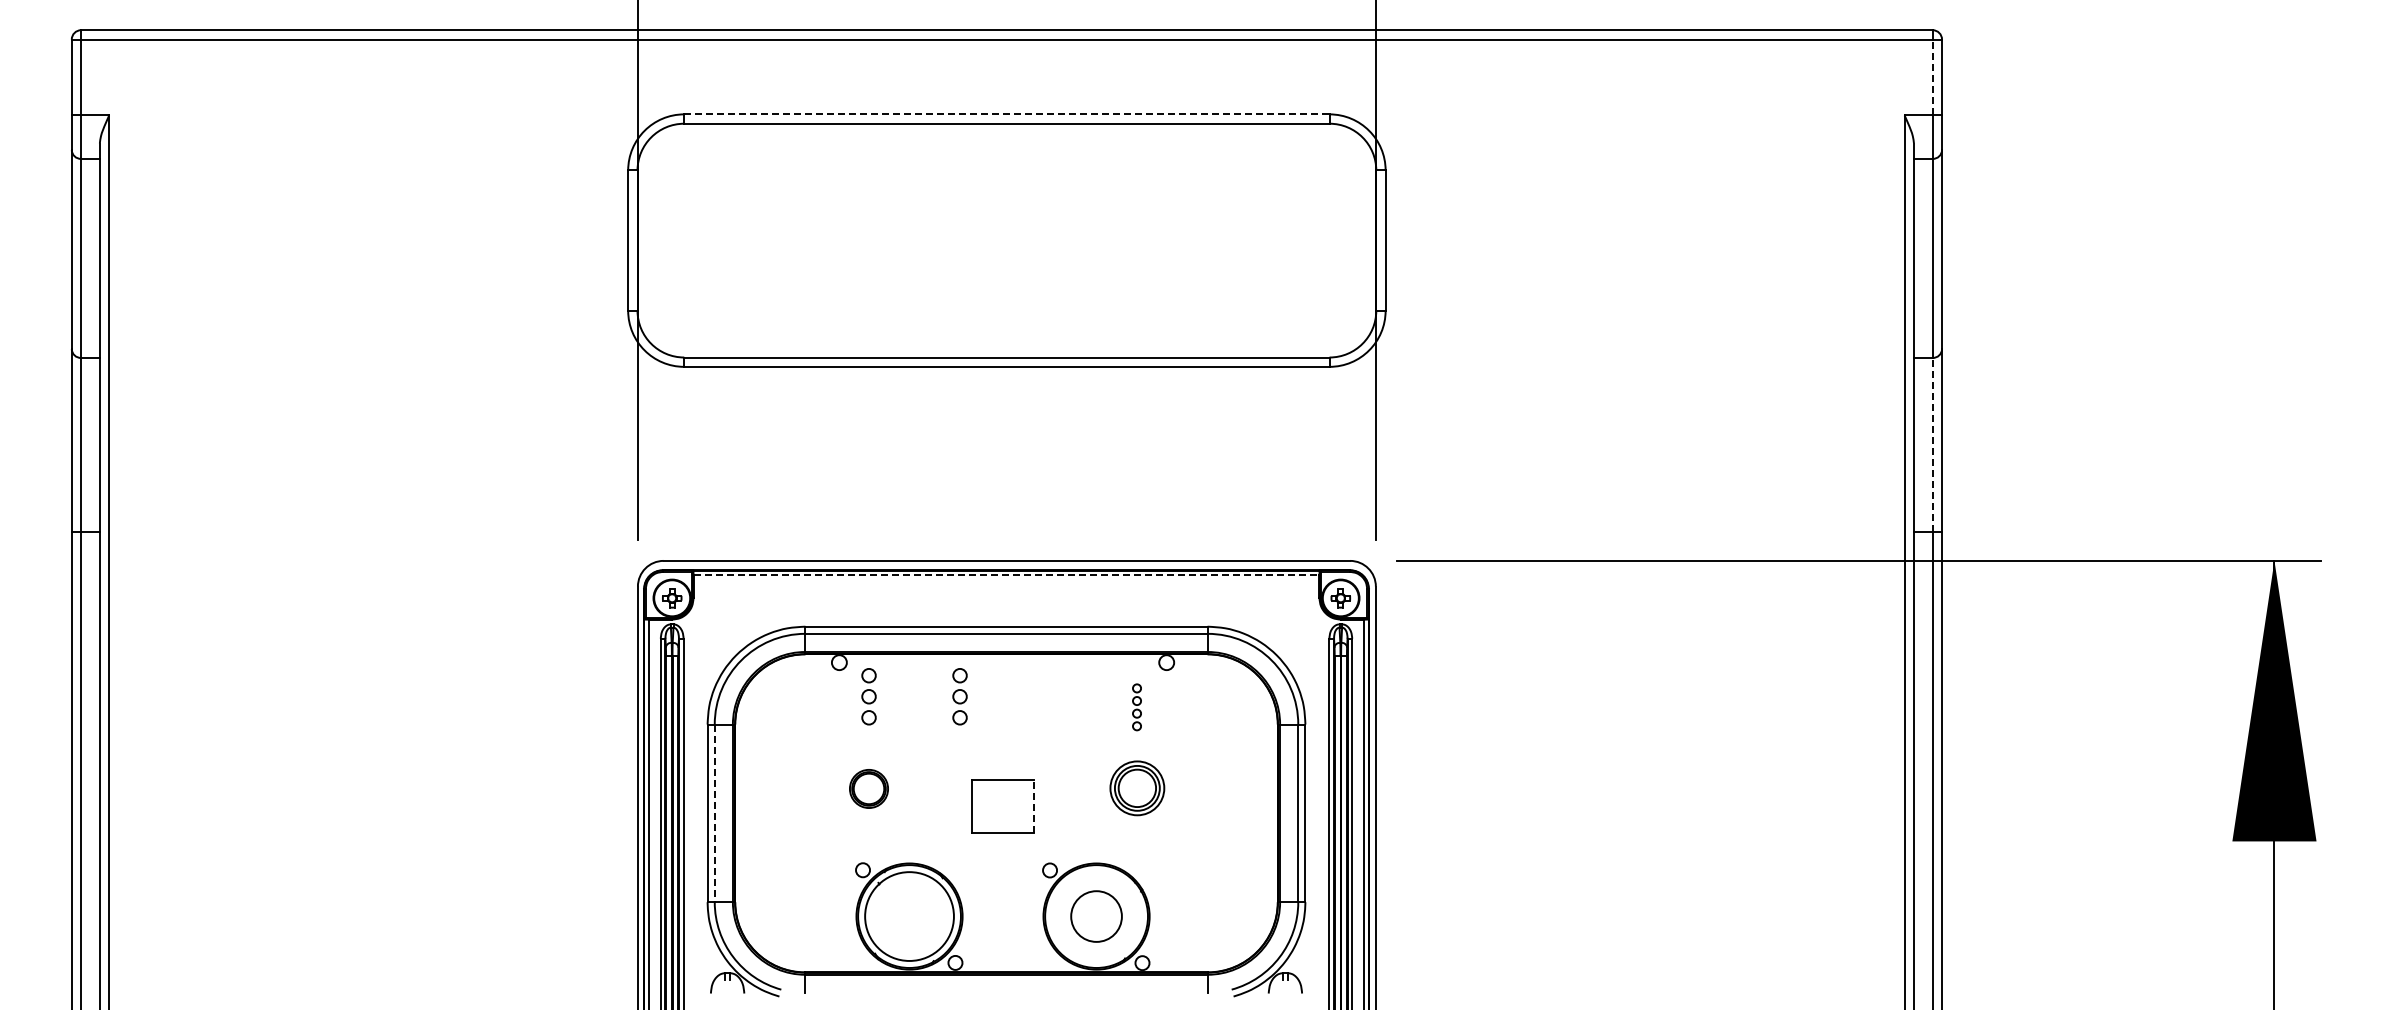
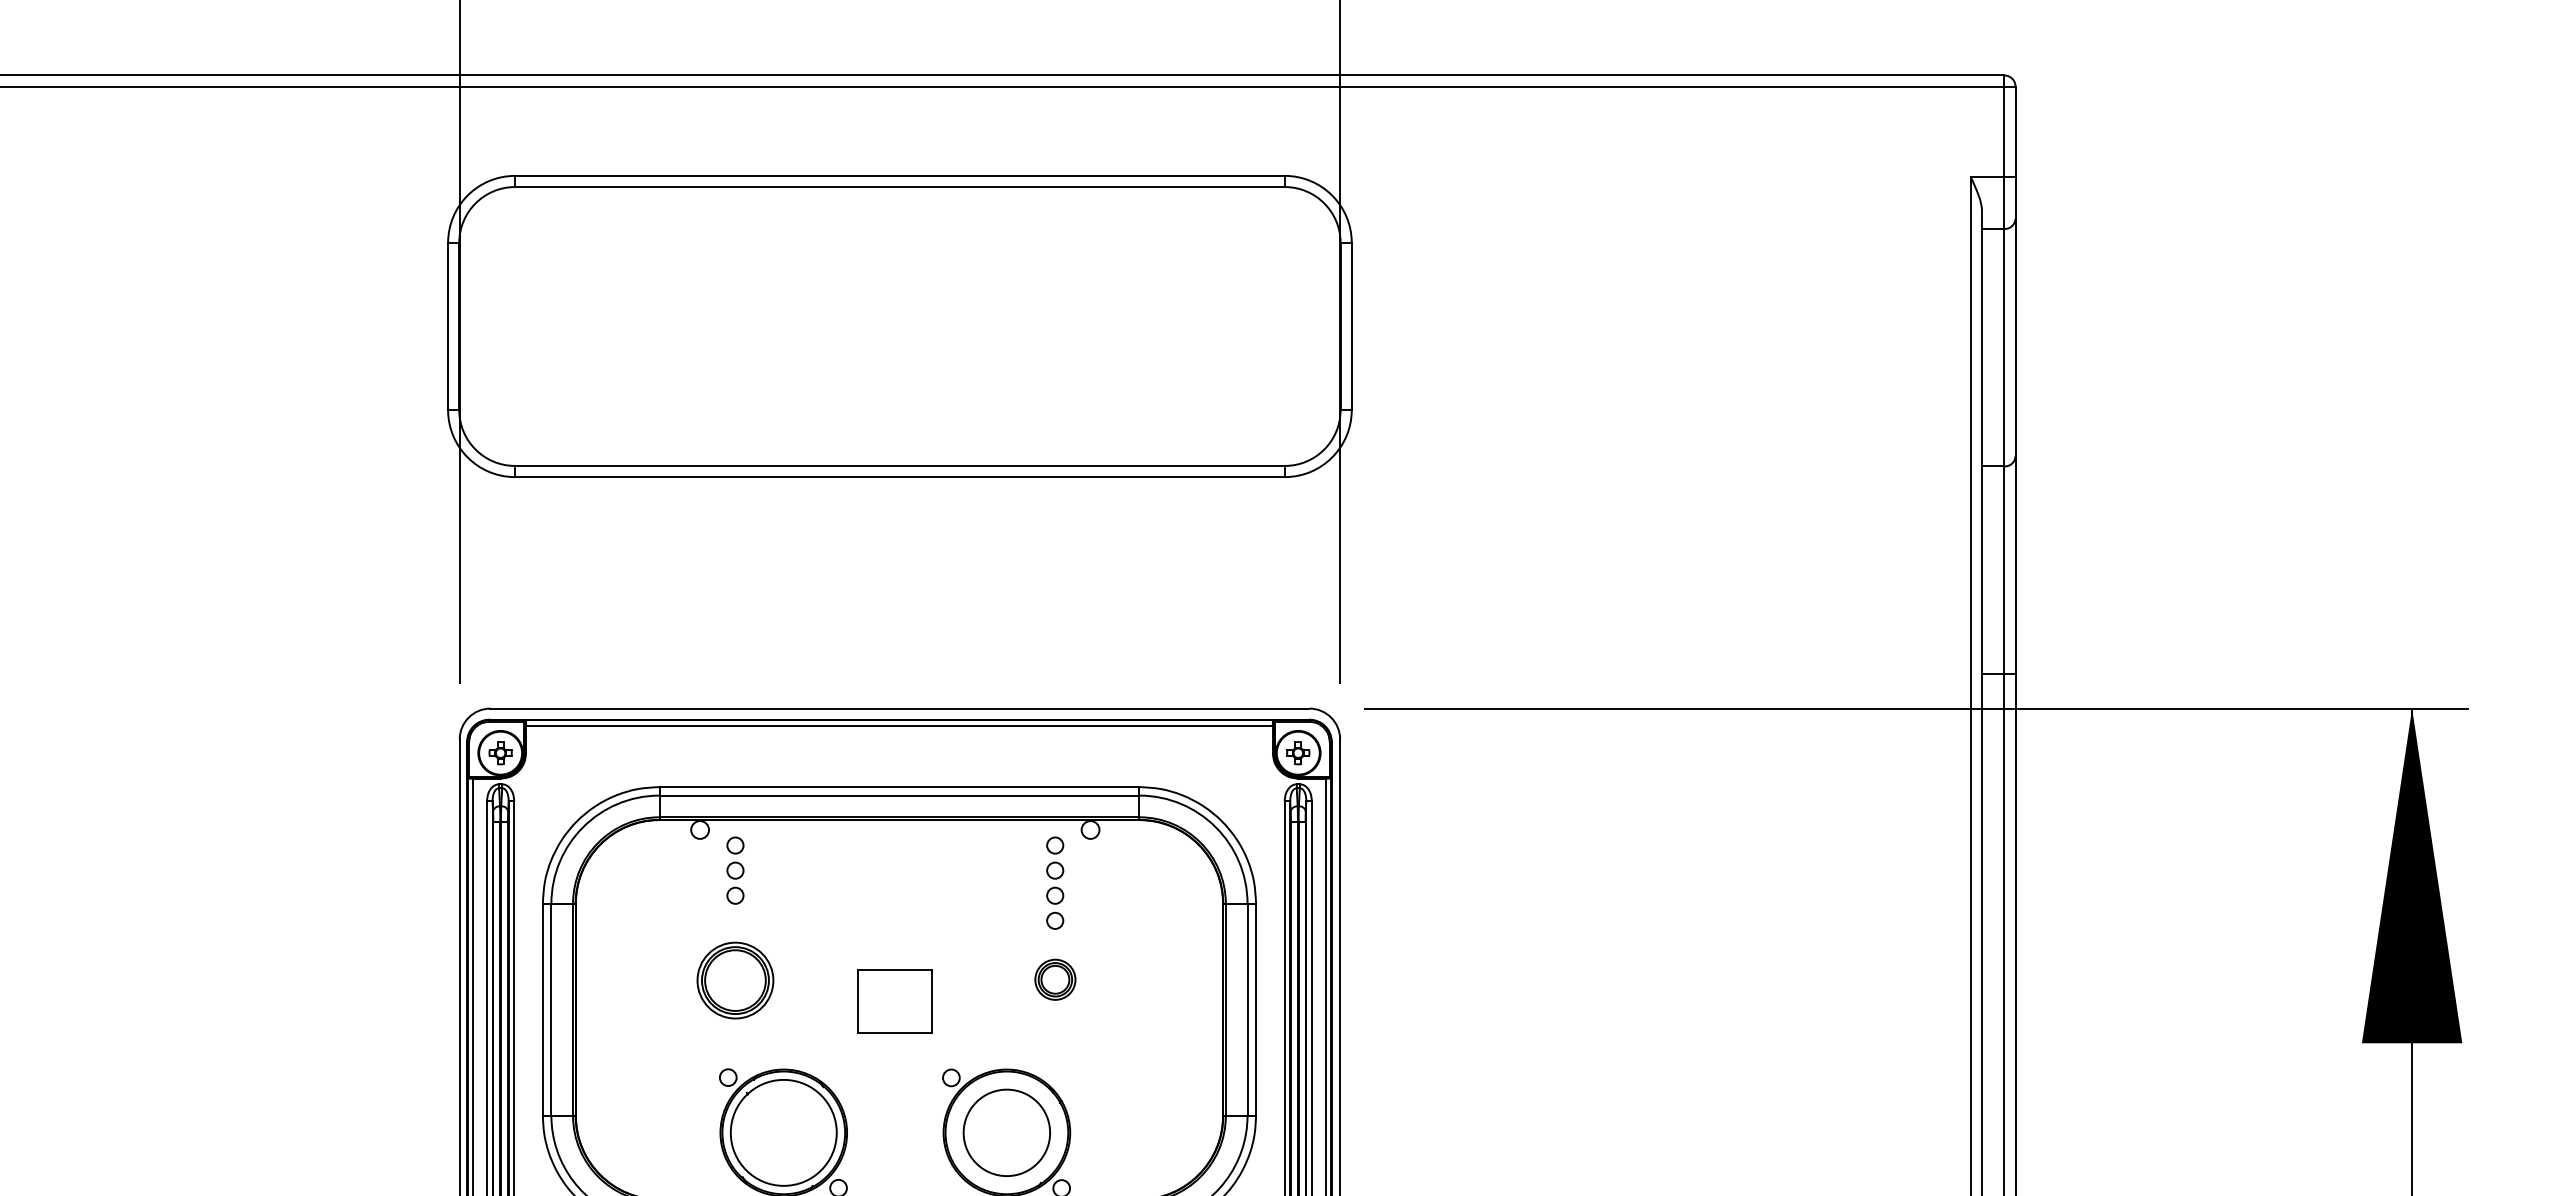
line: (1932, 77) -> (2004, 131), dashed -> solid
line: (1006, 114) -> (899, 176), dashed -> solid
line: (1932, 444) -> (2004, 569), dashed -> solid
line: (1006, 575) -> (899, 726), dashed -> solid
part: (959, 696) -> (843, 870), removed
part: (1136, 707) -> (1054, 883), size x1.67
part: (1136, 787) -> (1054, 978), size x0.62
part: (868, 788) -> (734, 980), size x1.67
line: (1033, 805) -> (931, 1000), dashed -> solid
line: (714, 813) -> (551, 1009), dashed -> solid
circle: (1096, 916) -> (1006, 1132), size x1.43

